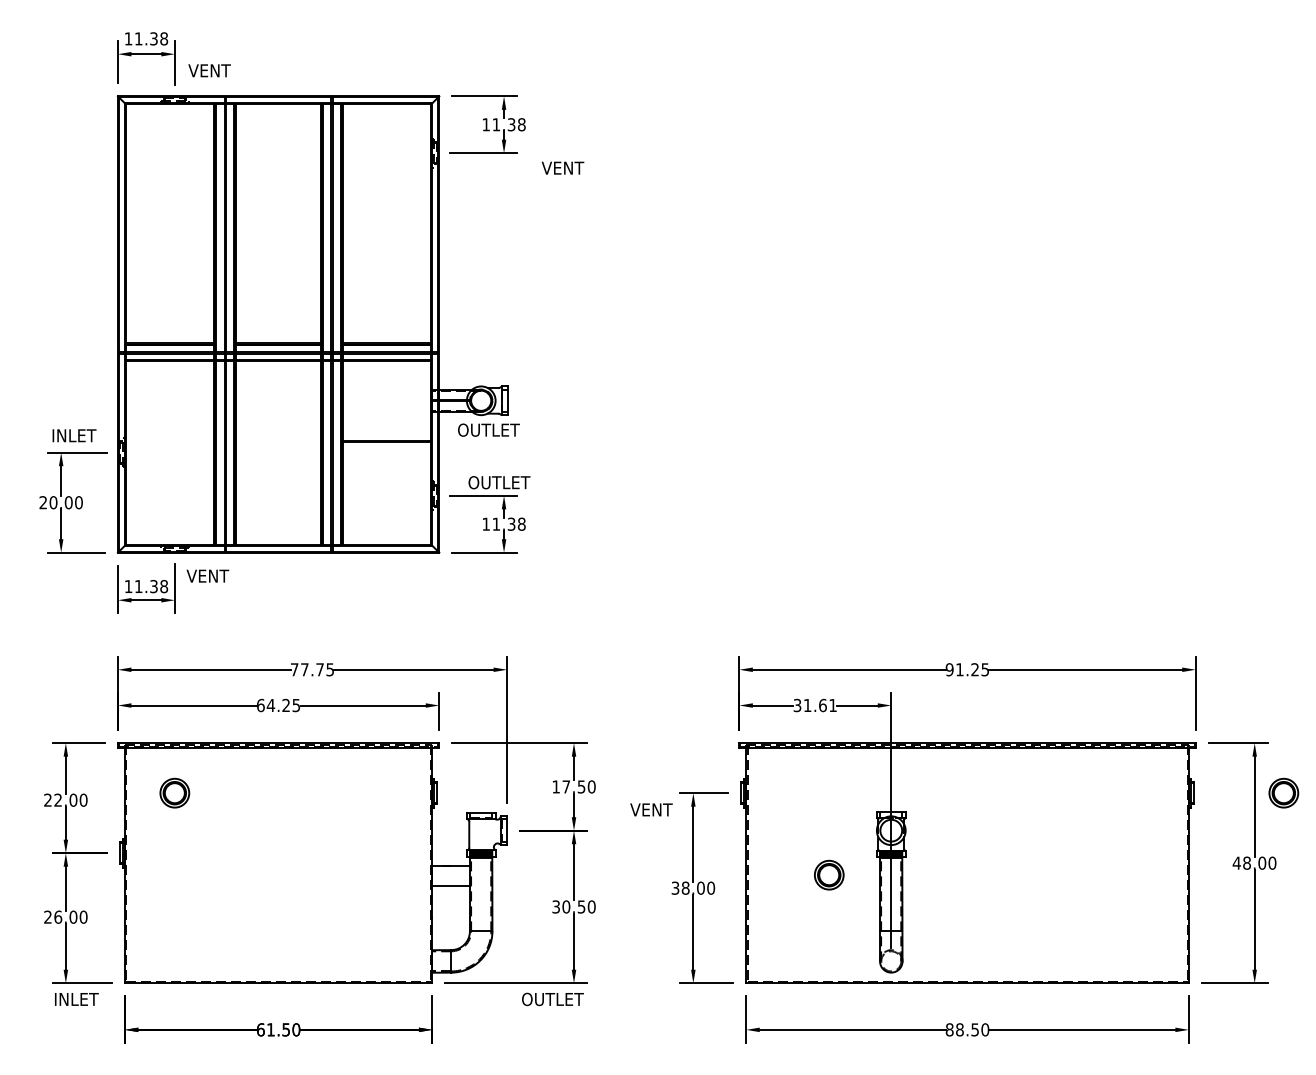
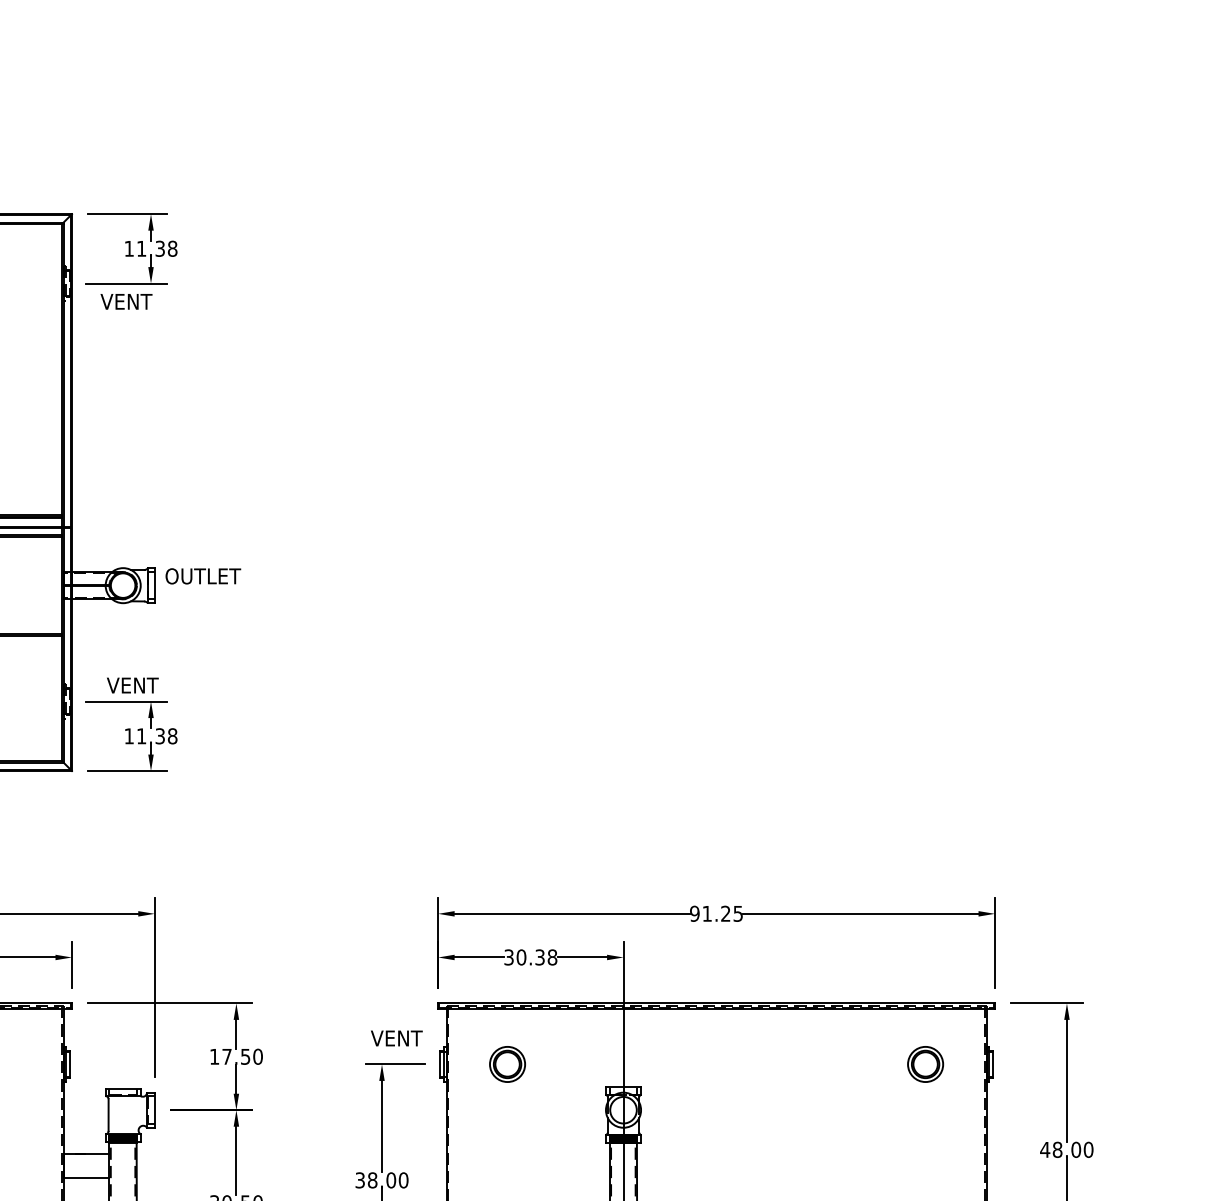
text: (562, 167) -> (125, 300), moved
text: (488, 429) -> (202, 575), moved
text: (499, 482) -> (145, 685), OUTLET -> VENT
text: (820, 705) -> (537, 957), 31.61 -> 30.38
part: (1283, 792) -> (925, 1063), moved
text: (651, 809) -> (396, 1037), moved
part: (829, 874) -> (507, 1063), moved

